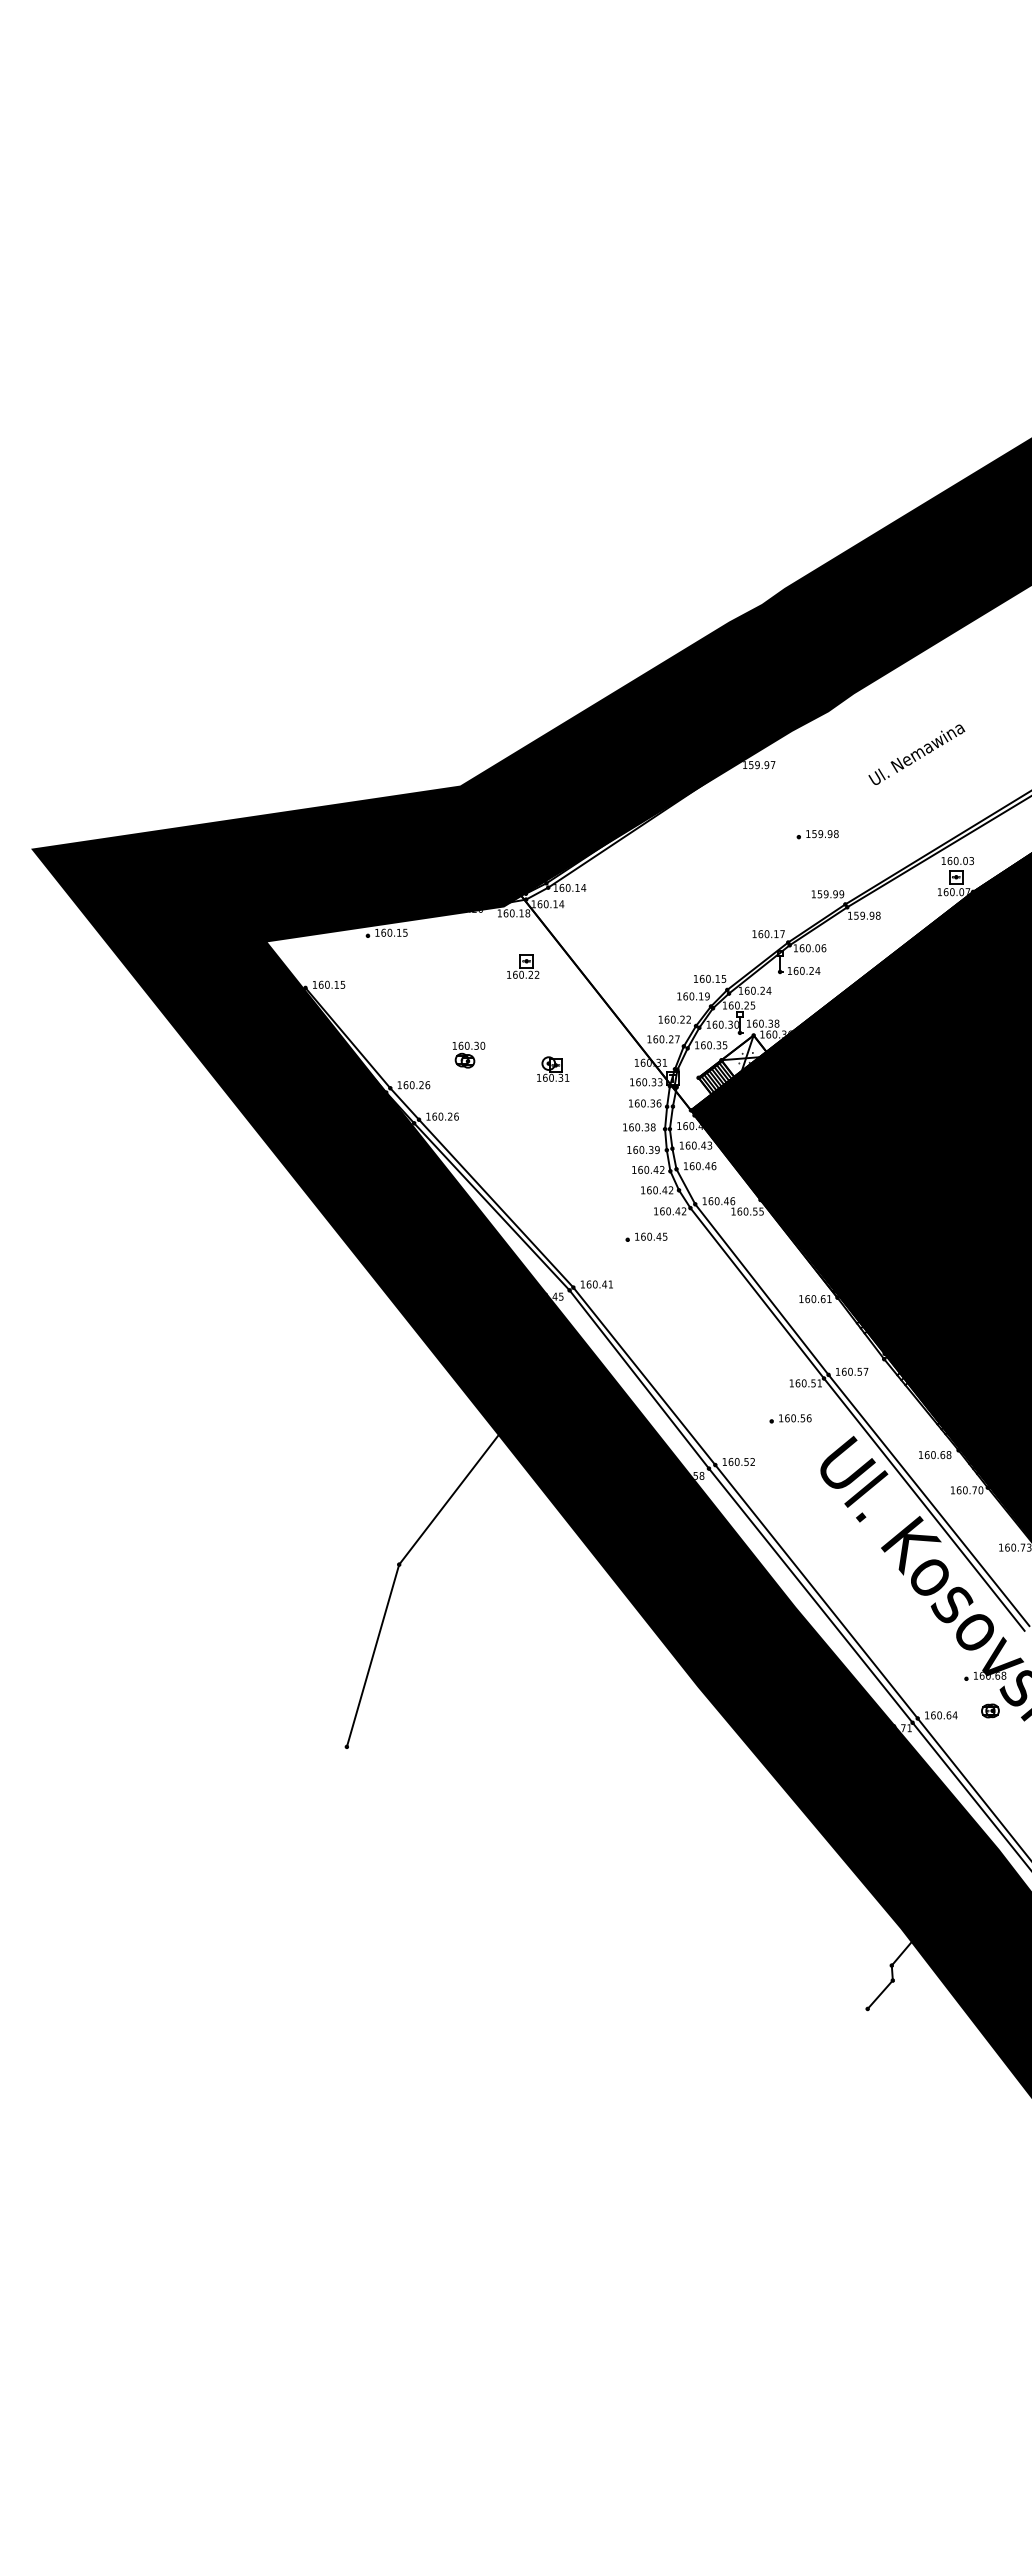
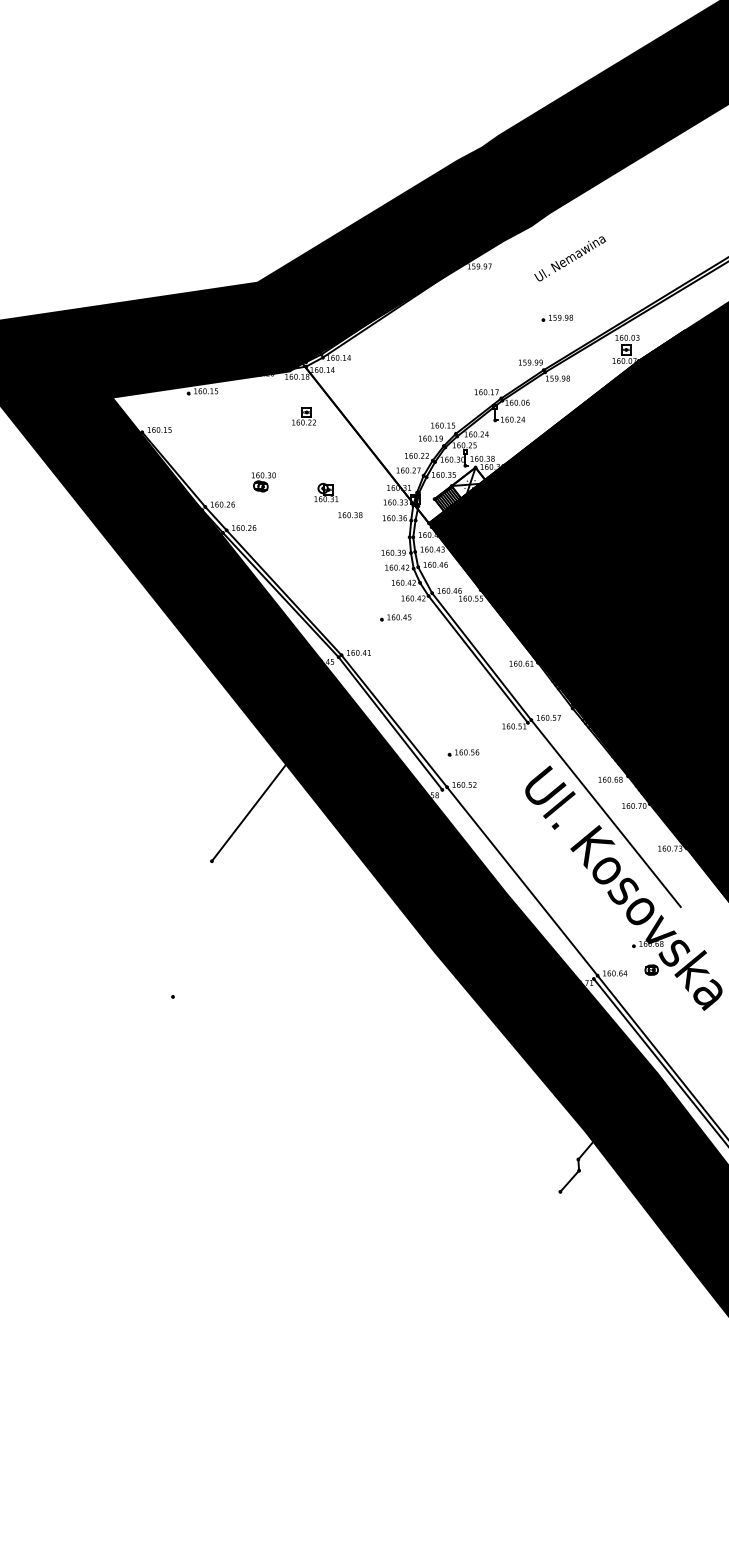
text: (916, 754) -> (569, 258), moved
part: (817, 834) -> (557, 318), moved
text: (639, 1127) -> (350, 515), moved
part: (790, 1418) -> (463, 752), moved
line: (924, 1504) -> (602, 816), removed
line: (810, 1595) -> (517, 884), removed
line: (372, 1655) -> (192, 928), removed

